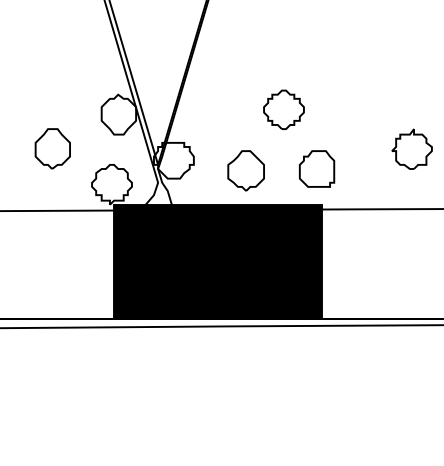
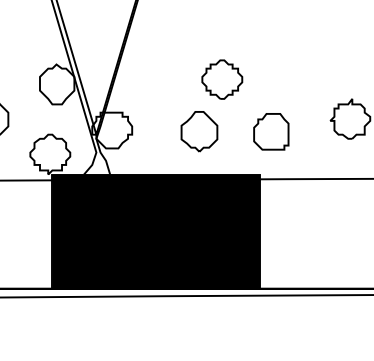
part: (316, 168) -> (270, 131), moved
part: (245, 170) -> (198, 131), moved

